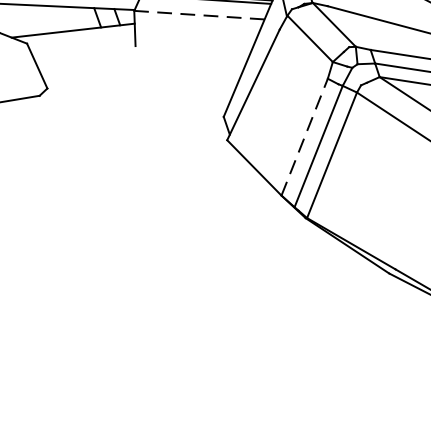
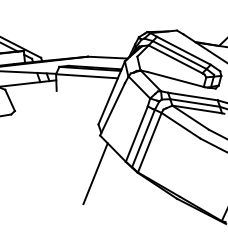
line: (198, 15) -> (86, 76), dashed -> solid
line: (303, 137) -> (136, 134), dashed -> solid
line: (217, 220) -> (95, 173), added

